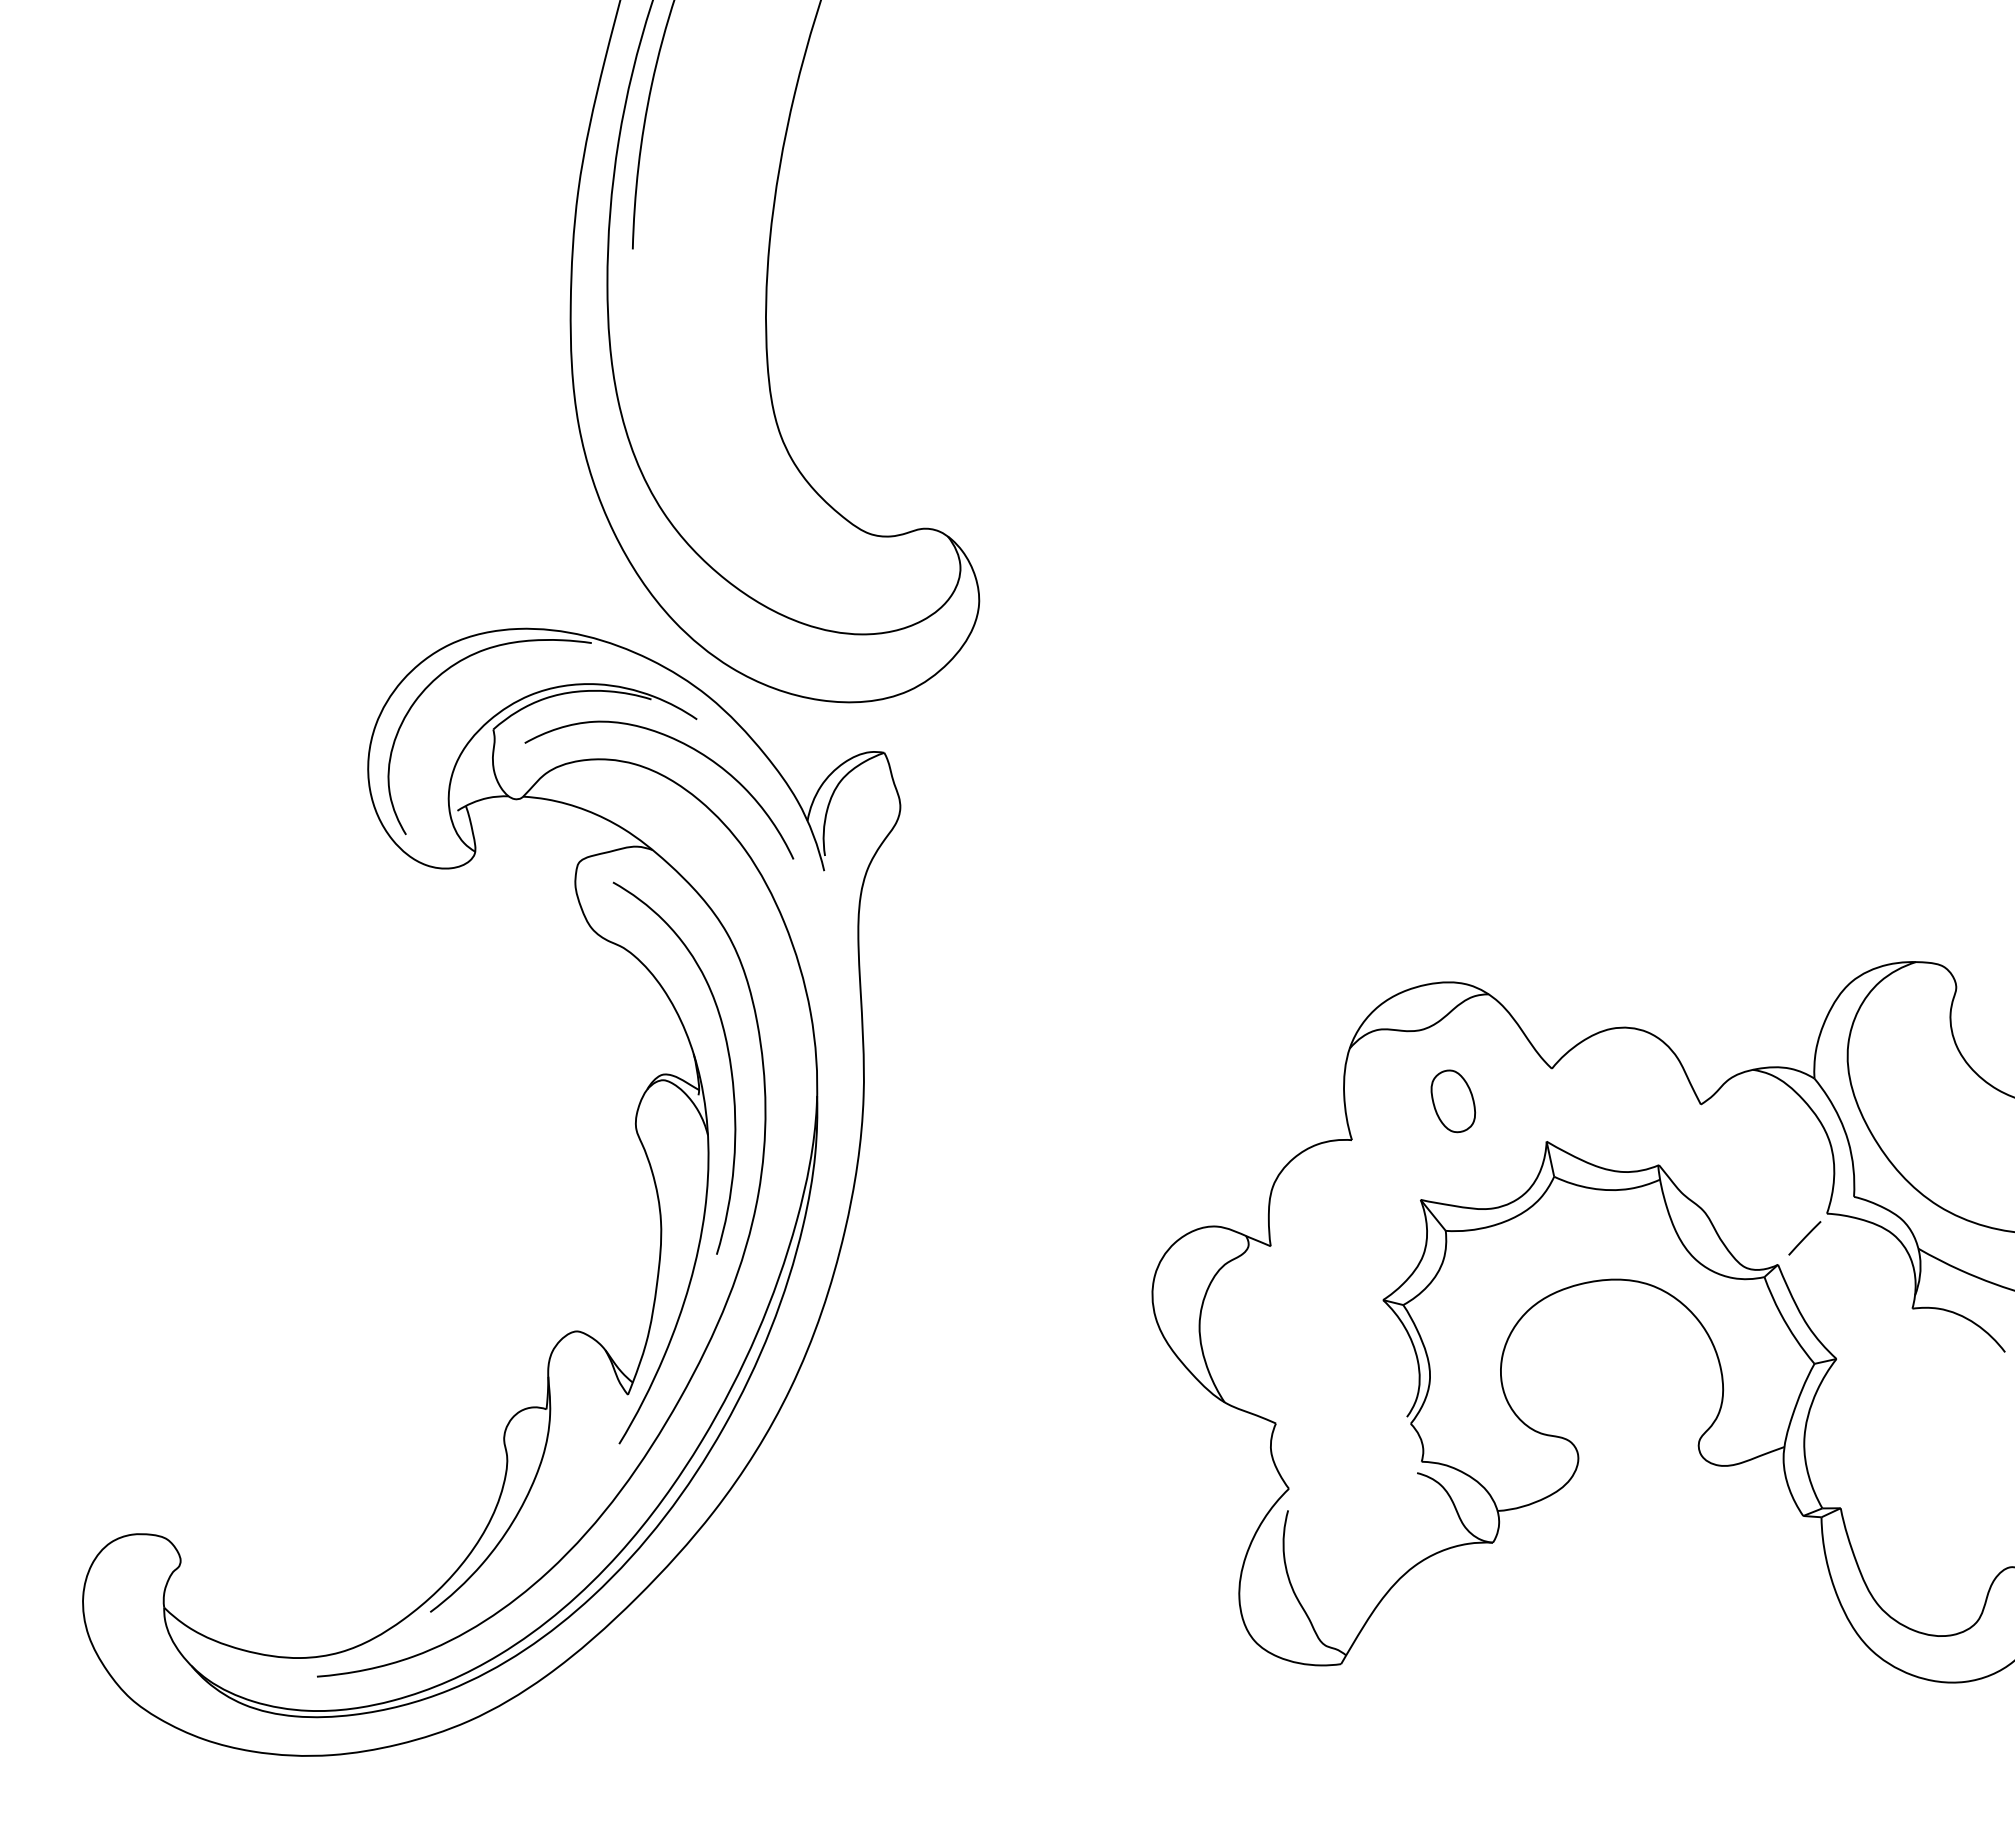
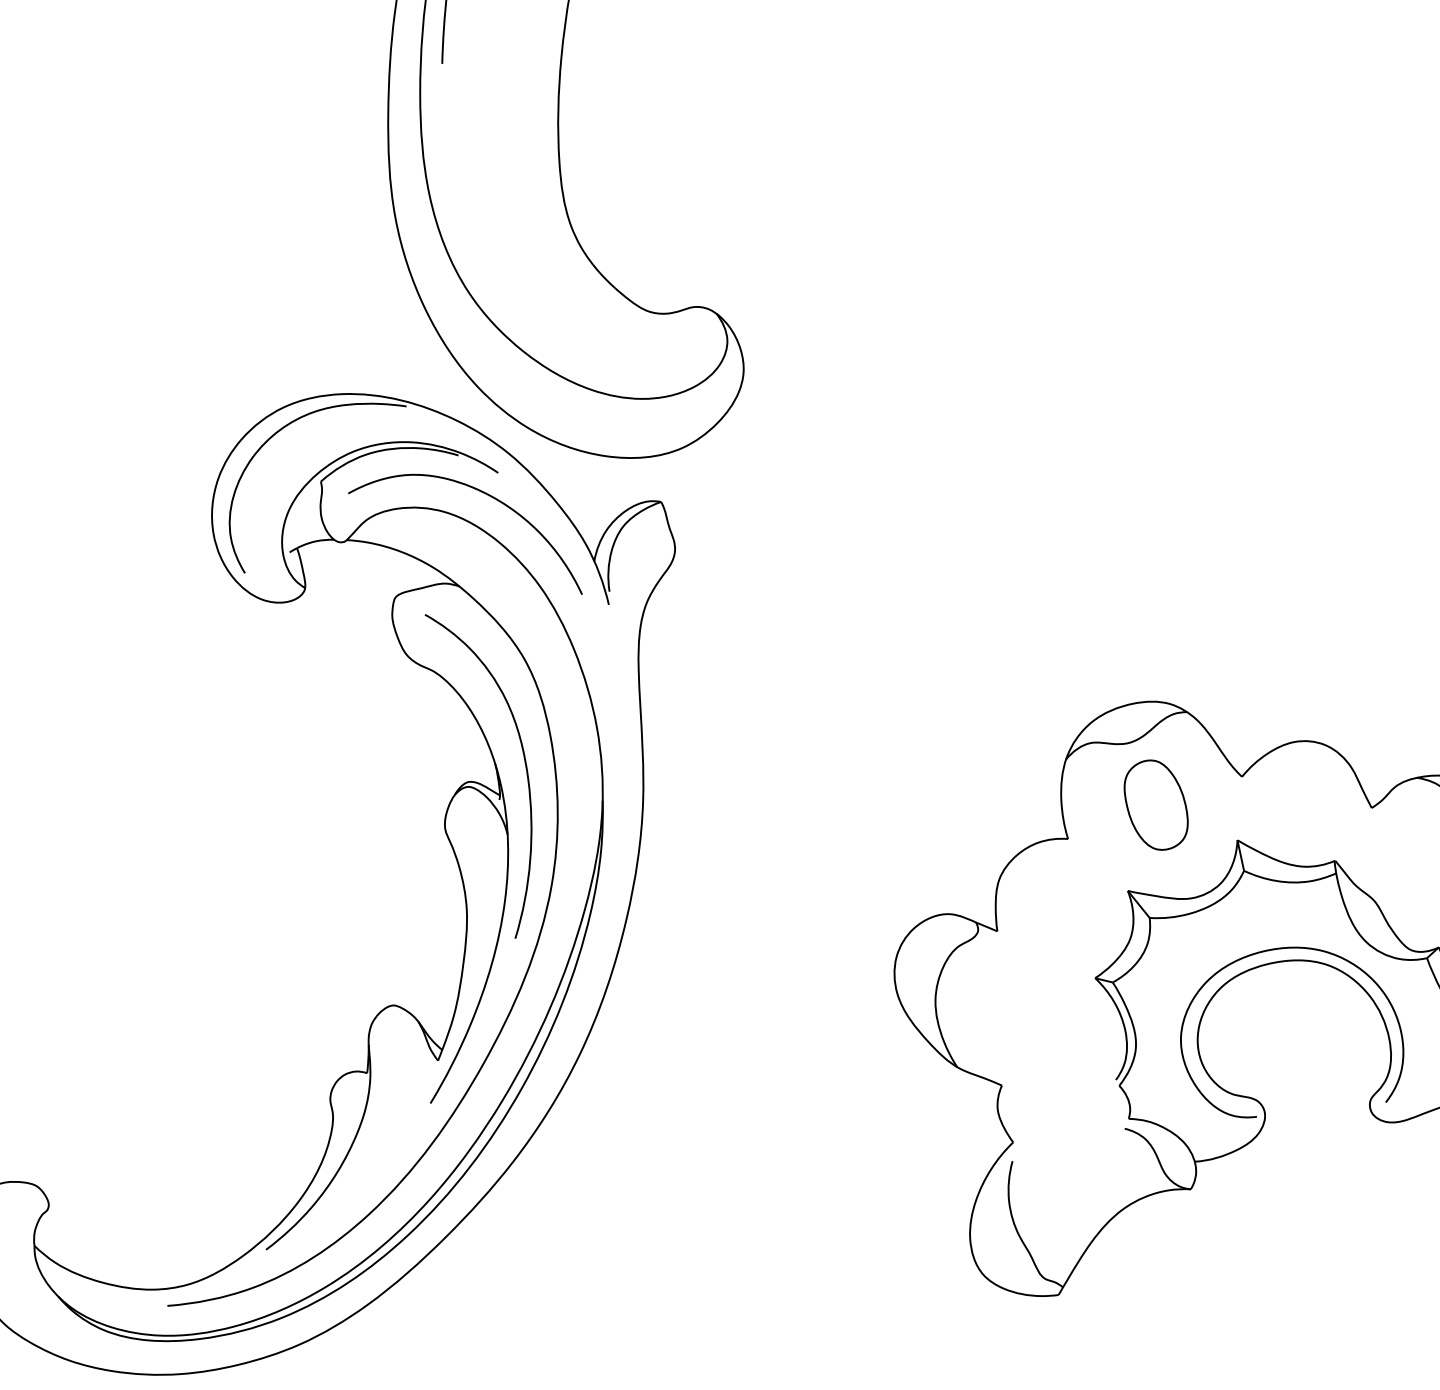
part: (1453, 1101) -> (1156, 805), size x1.67
curve: (1604, 1266) -> (1287, 948), added

